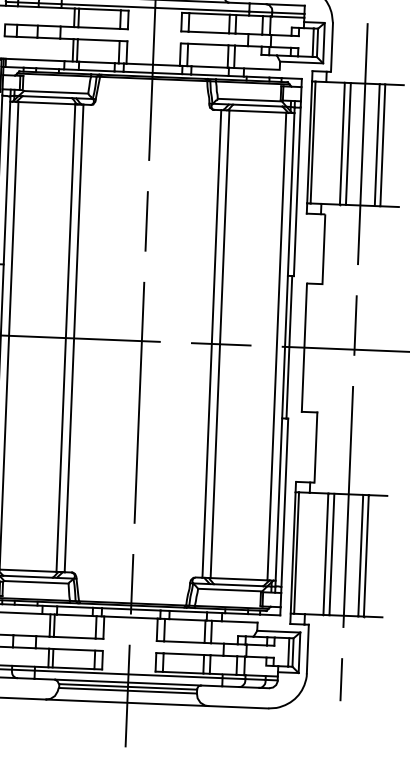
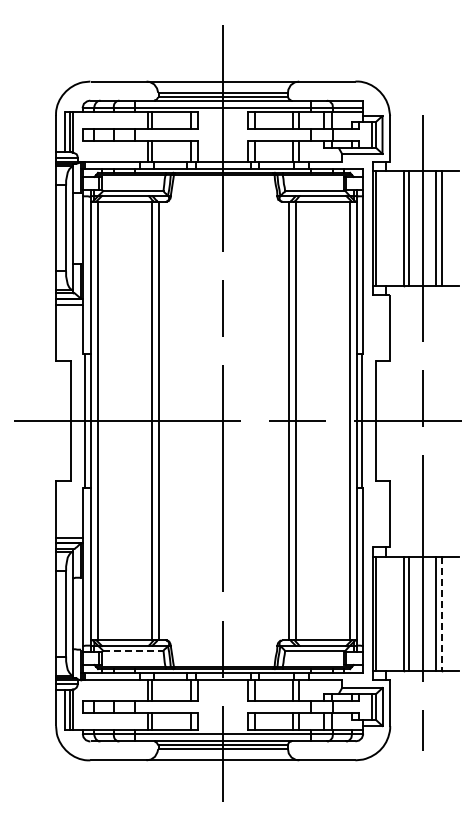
line: (366, 555) -> (441, 613), solid -> dashed
line: (36, 581) -> (133, 650), solid -> dashed

